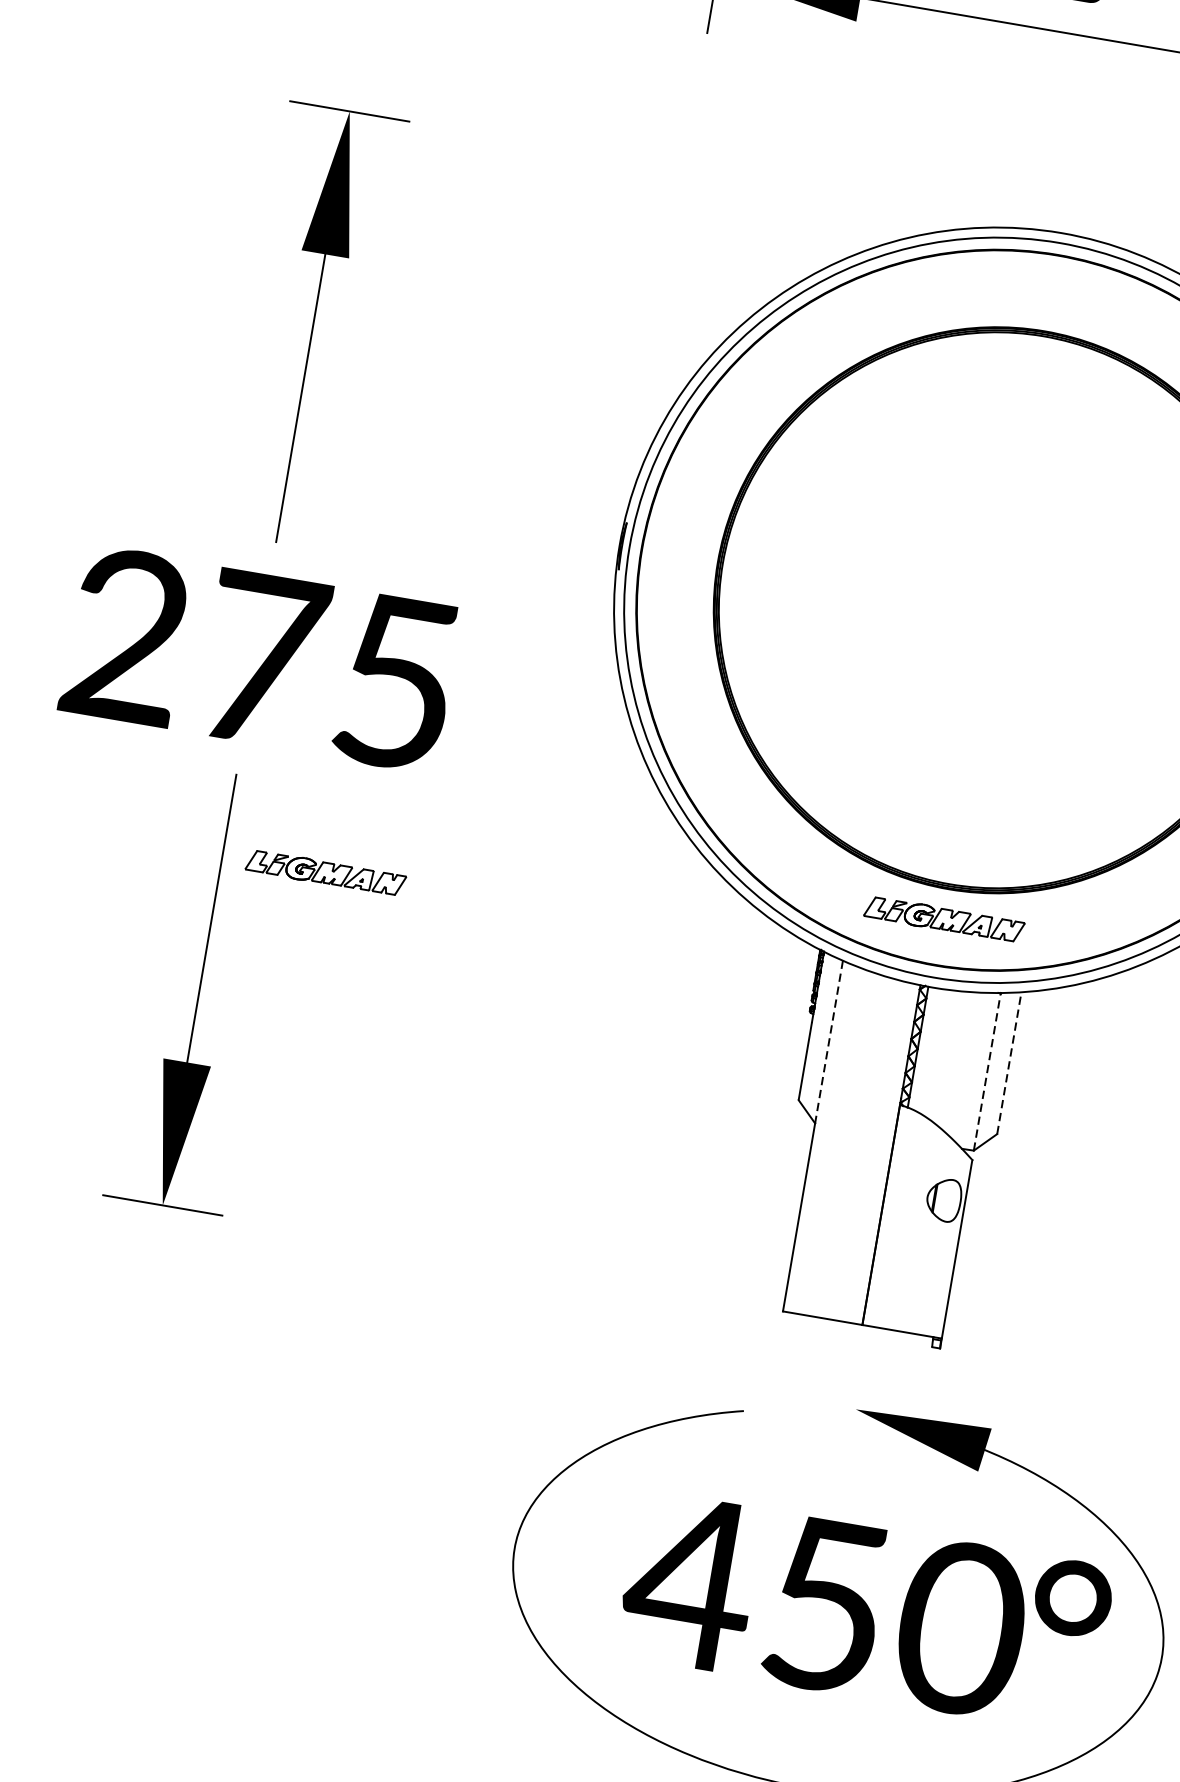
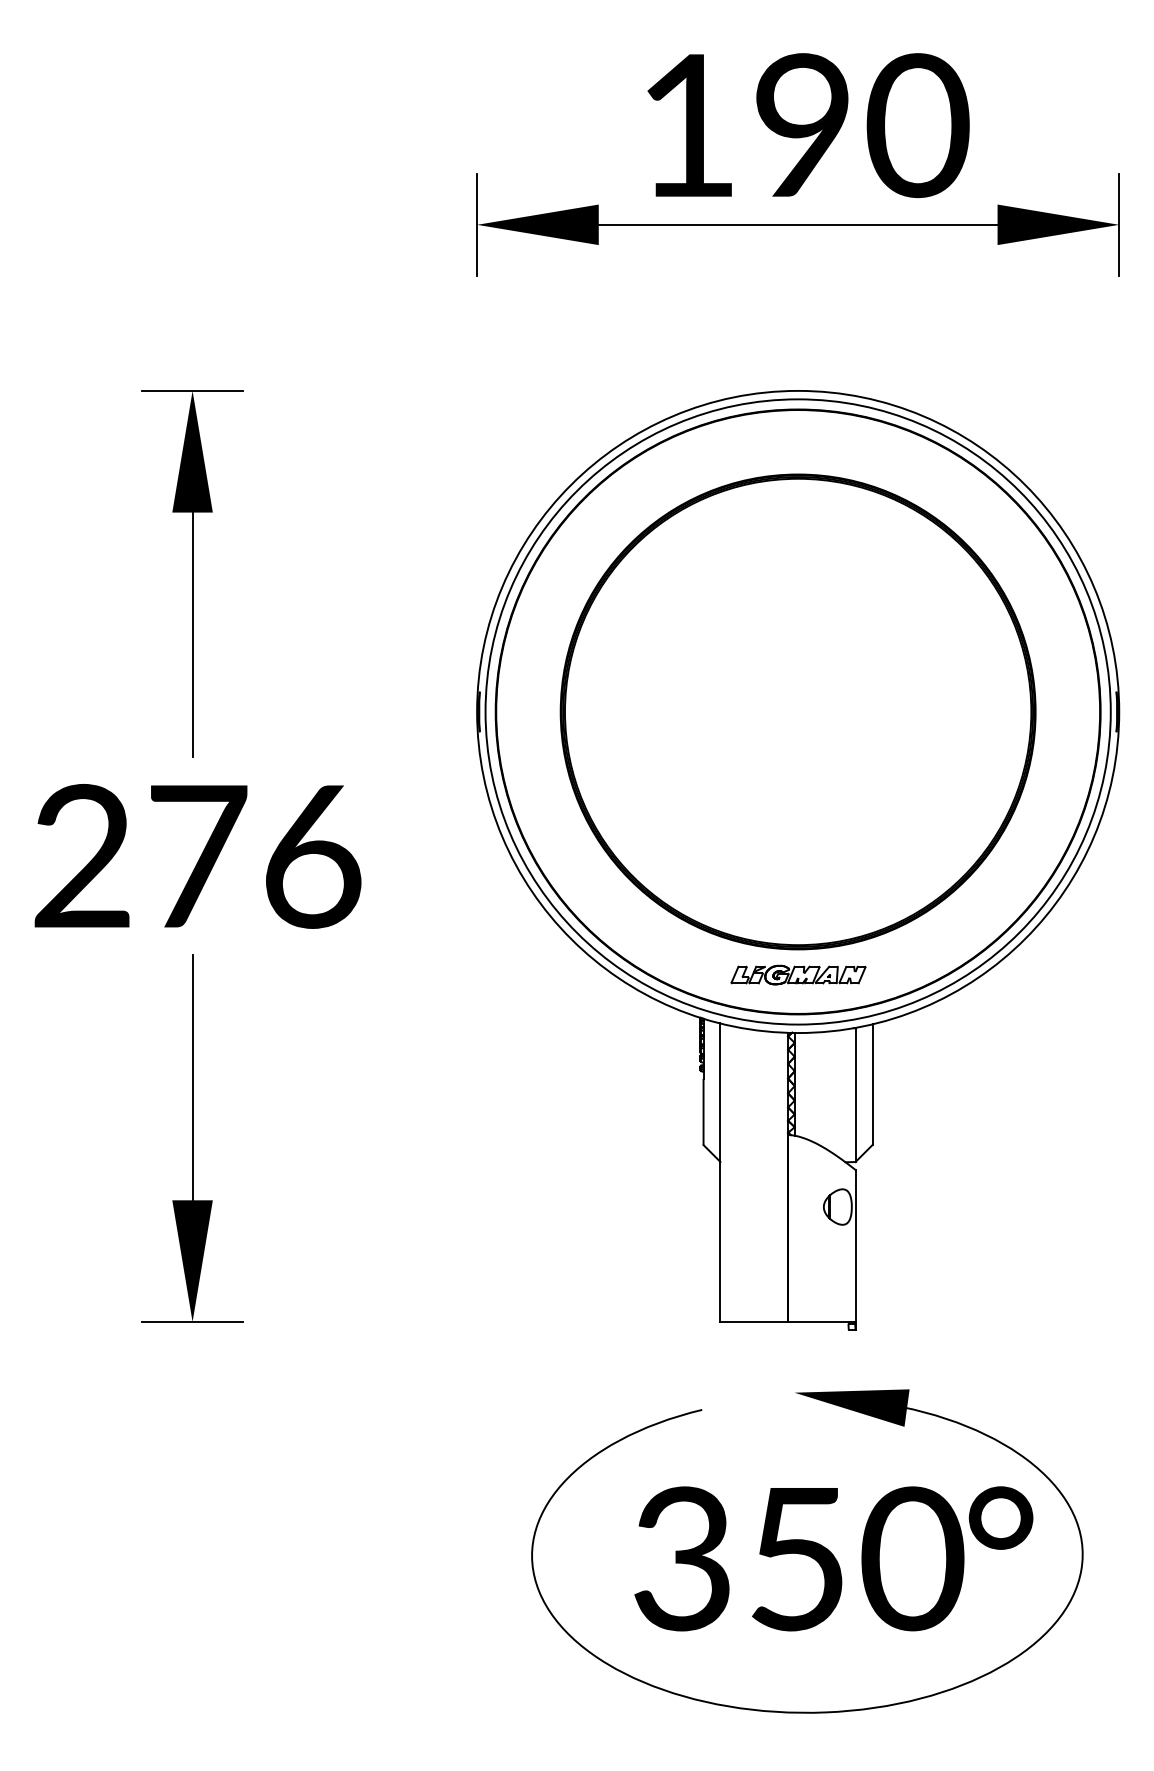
text: (398, 682) -> (313, 856), 275 -> 276
part: (326, 872) -> (280, 1023), removed
line: (828, 1042) -> (720, 1093), dashed -> solid
line: (1009, 1062) -> (872, 1084), dashed -> solid
line: (987, 1072) -> (855, 1095), dashed -> solid
text: (689, 1581) -> (681, 1558), 450 -> 350

